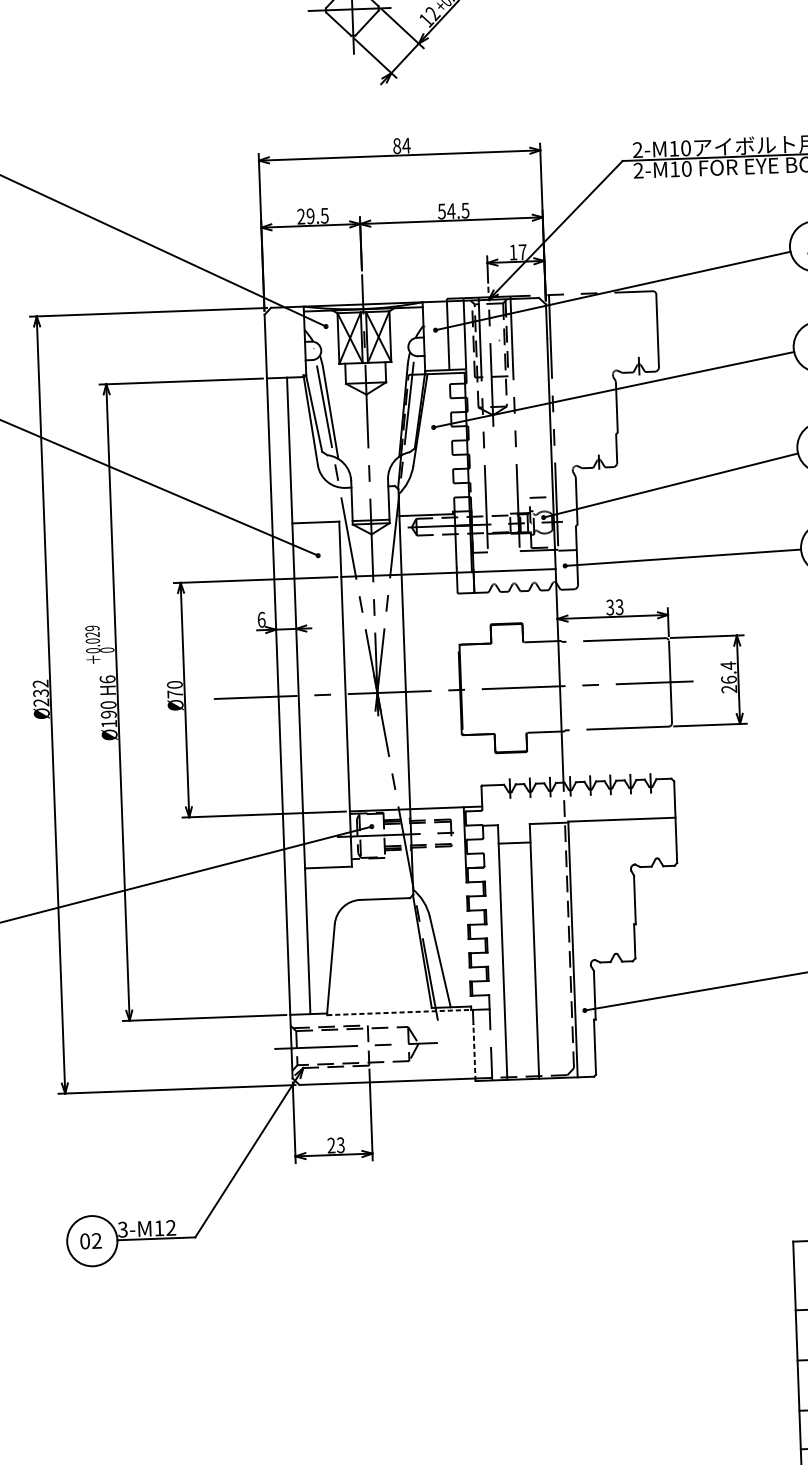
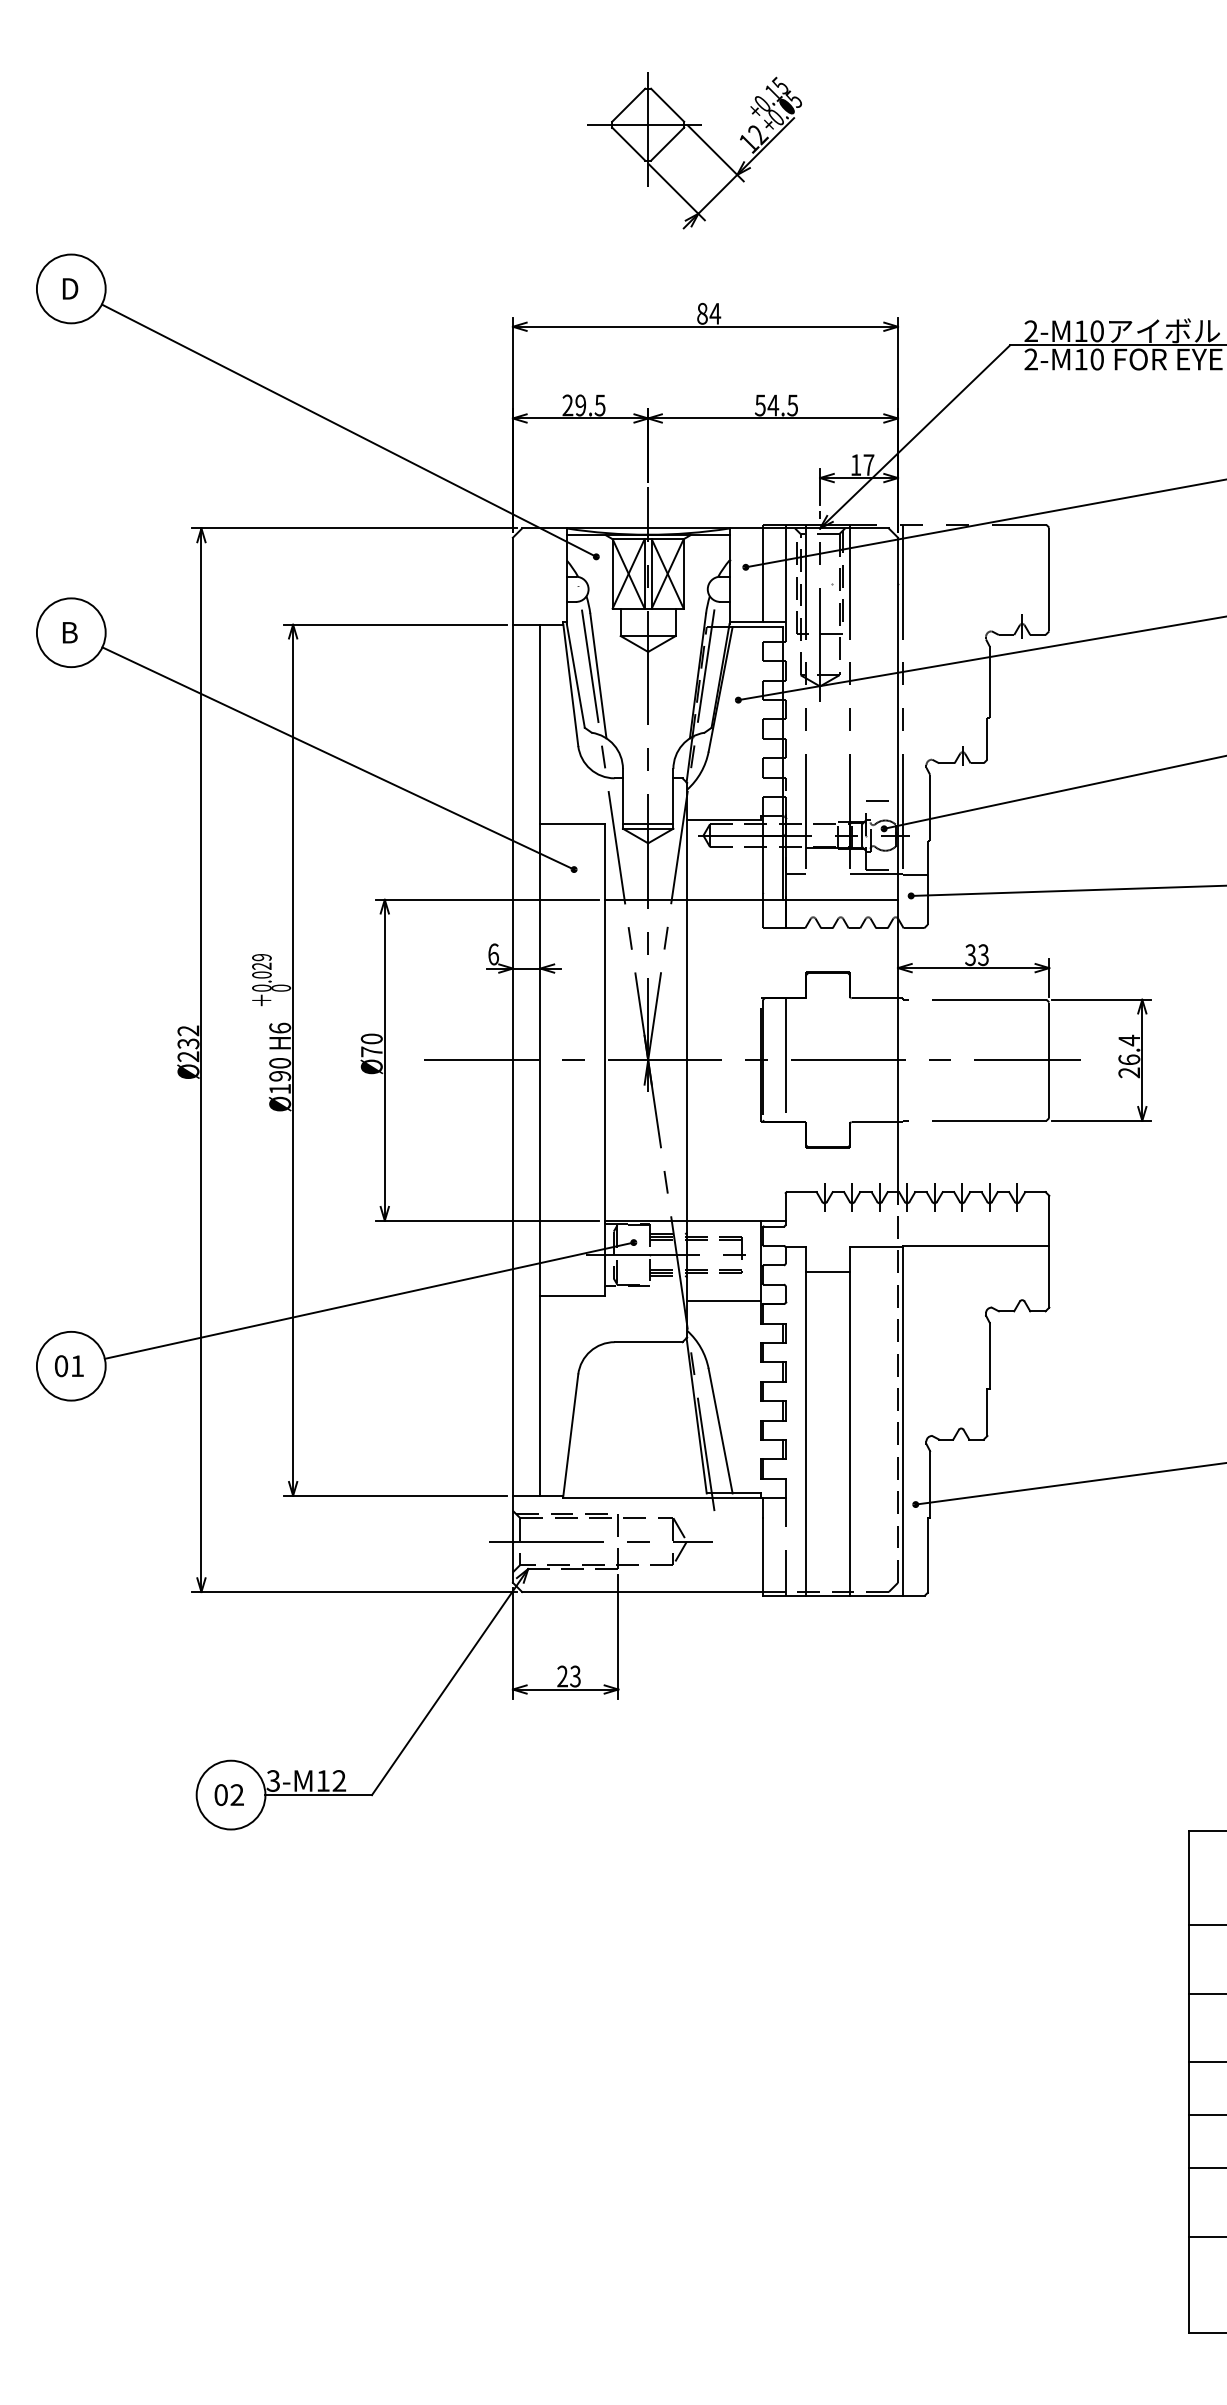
line: (477, 688) -> (785, 1059), added
line: (438, 866) -> (723, 1300), added
line: (398, 1012) -> (661, 1498), dashed -> solid
line: (474, 1052) -> (762, 1556), dashed -> solid

